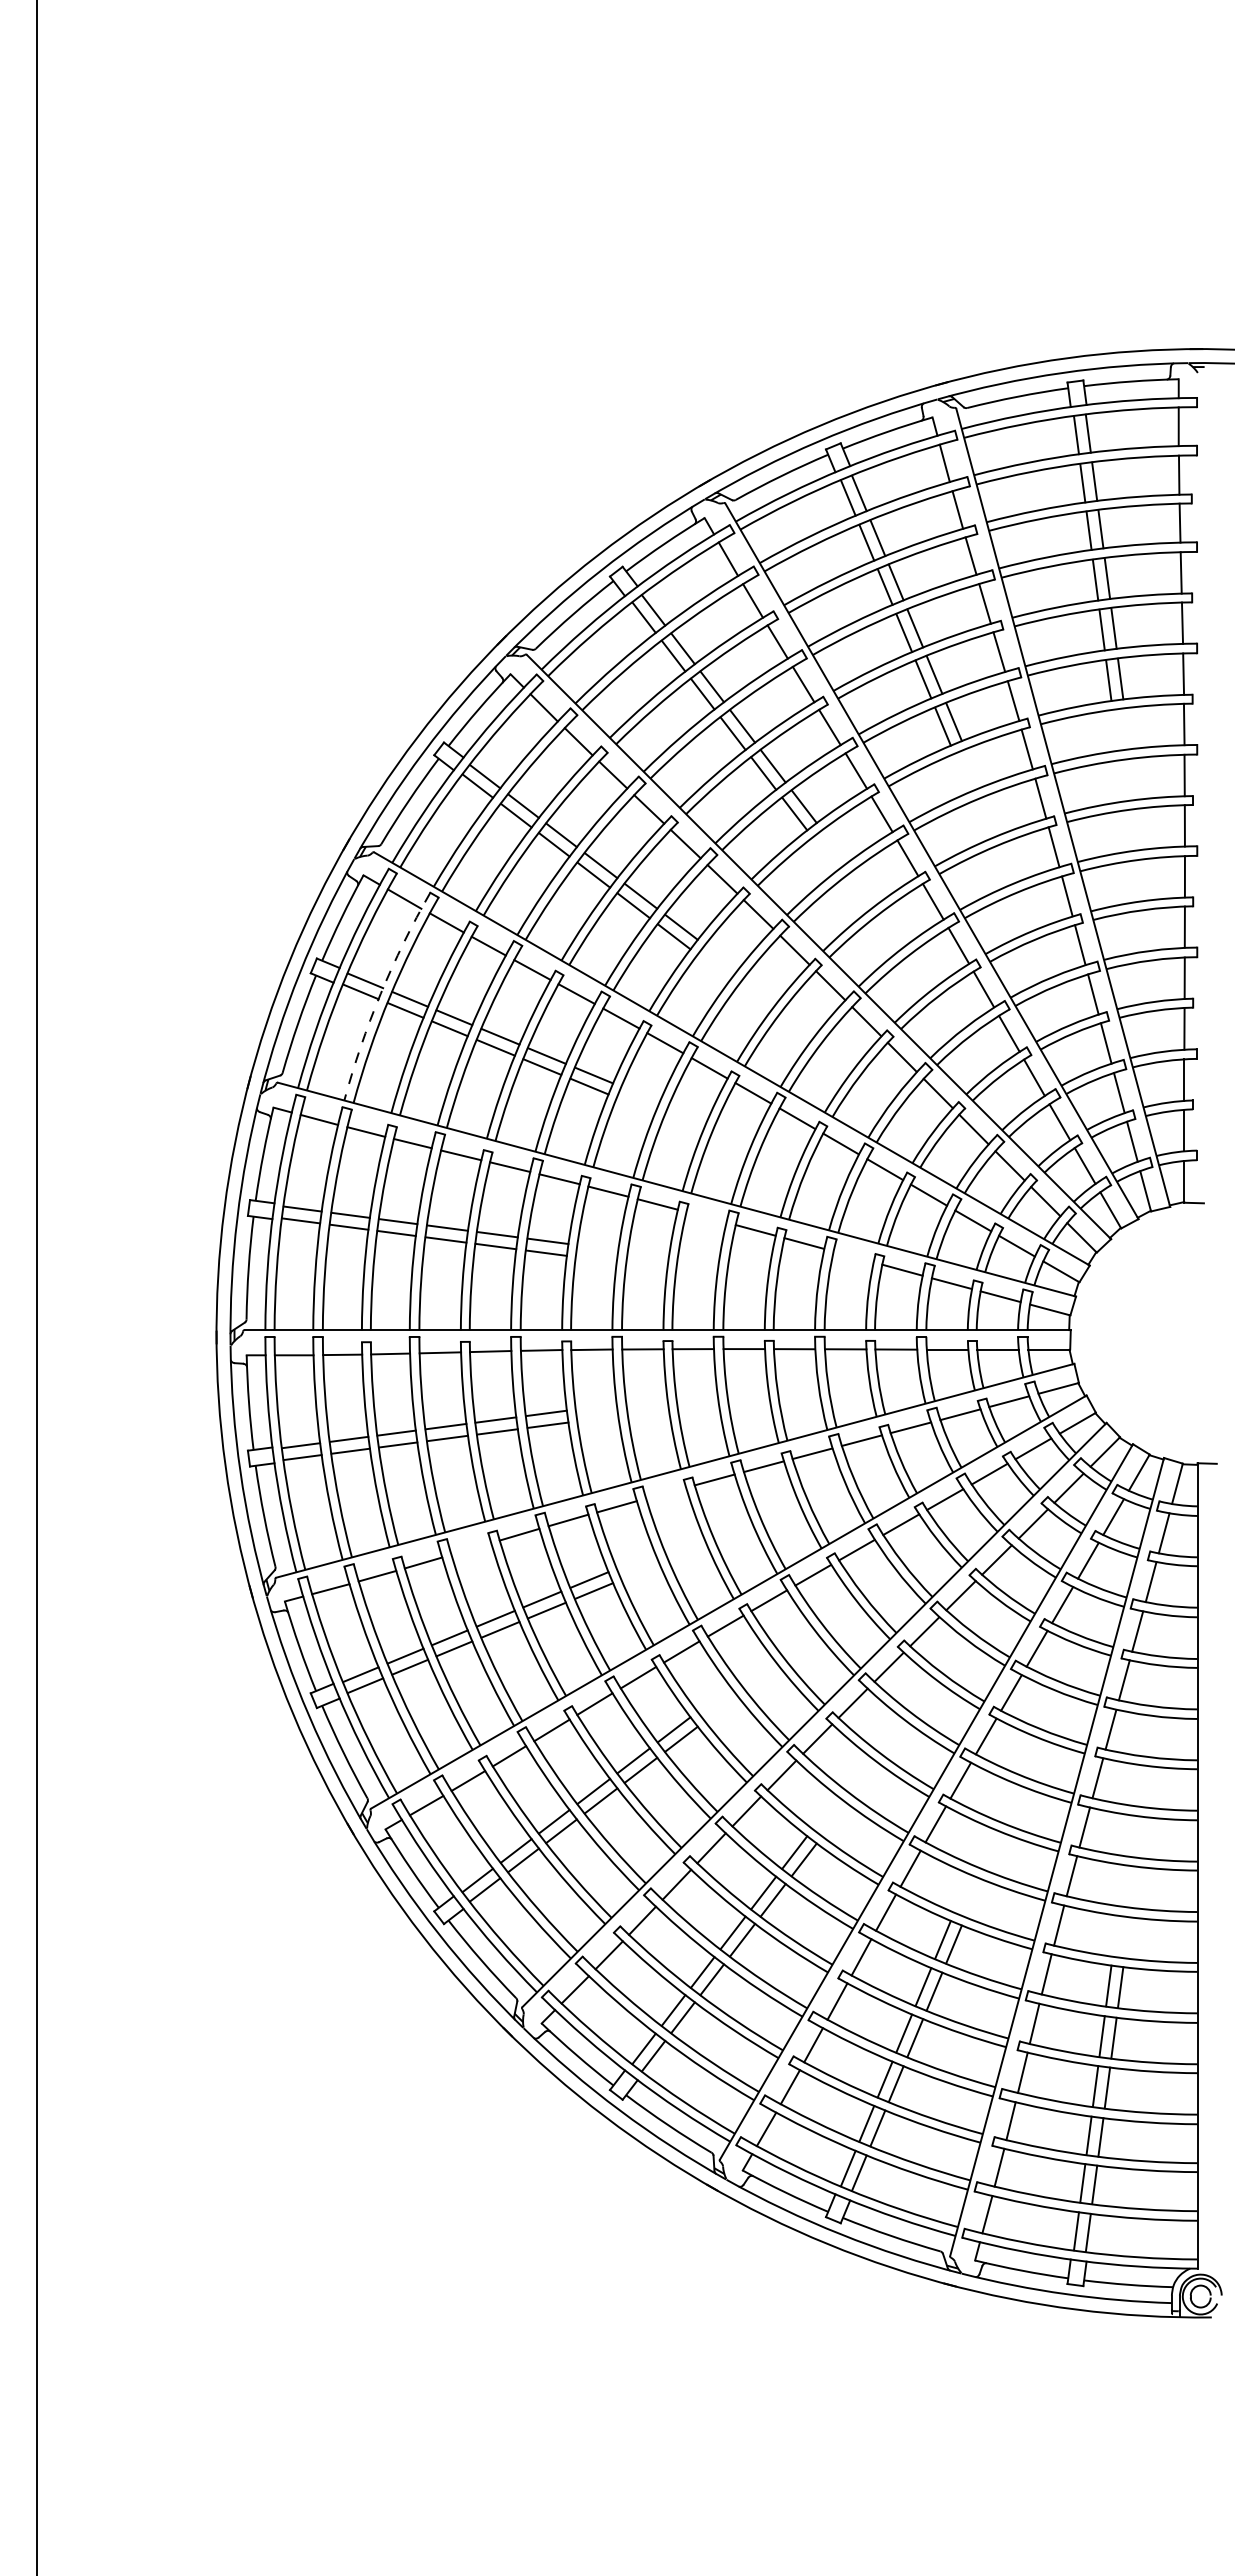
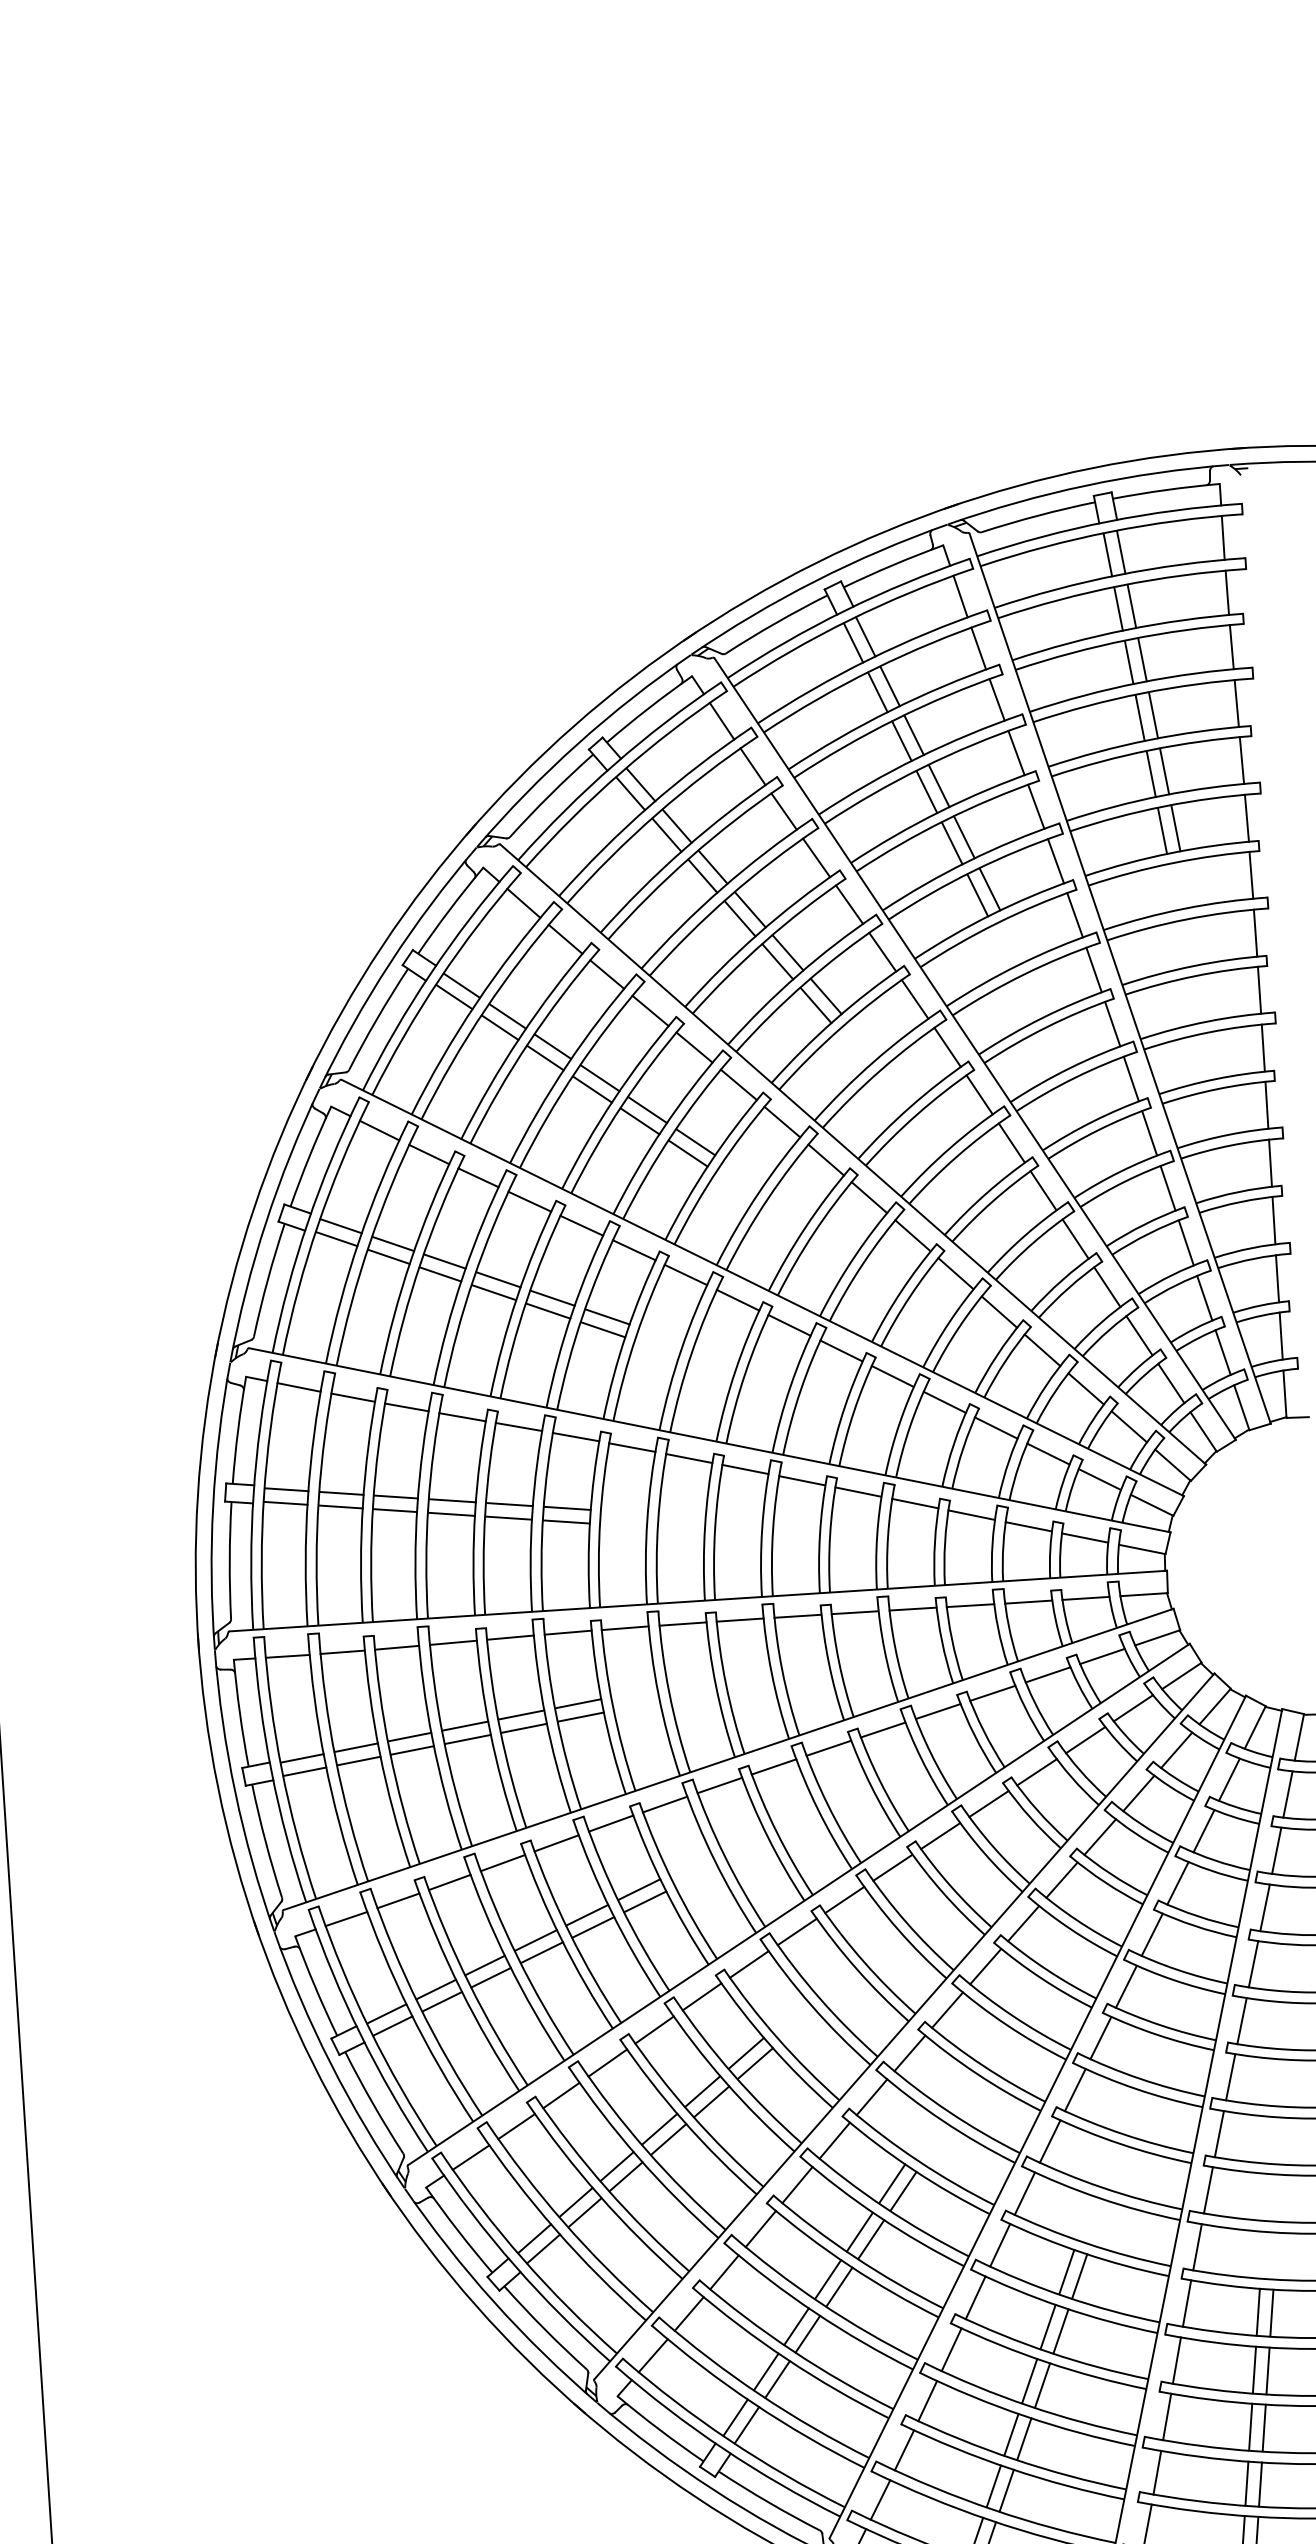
arc: (380, 993) -> (359, 1239), dashed -> solid
line: (706, 1216) -> (745, 1468), added
line: (853, 1256) -> (915, 1503), added
line: (666, 1492) -> (720, 1784), added
line: (471, 1548) -> (503, 1862), added

